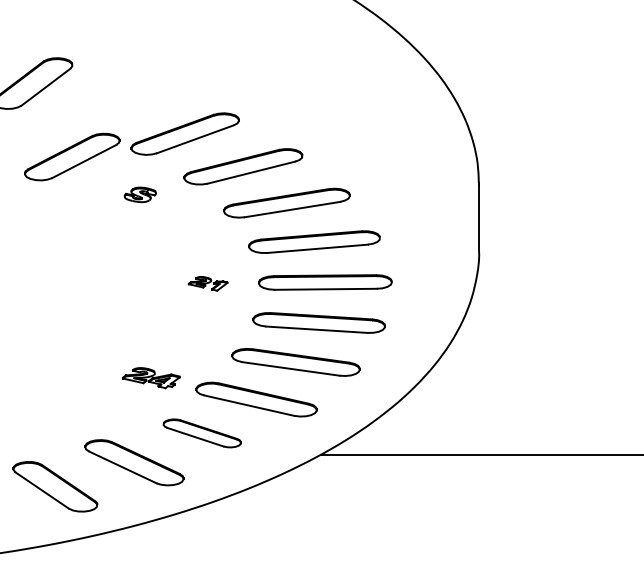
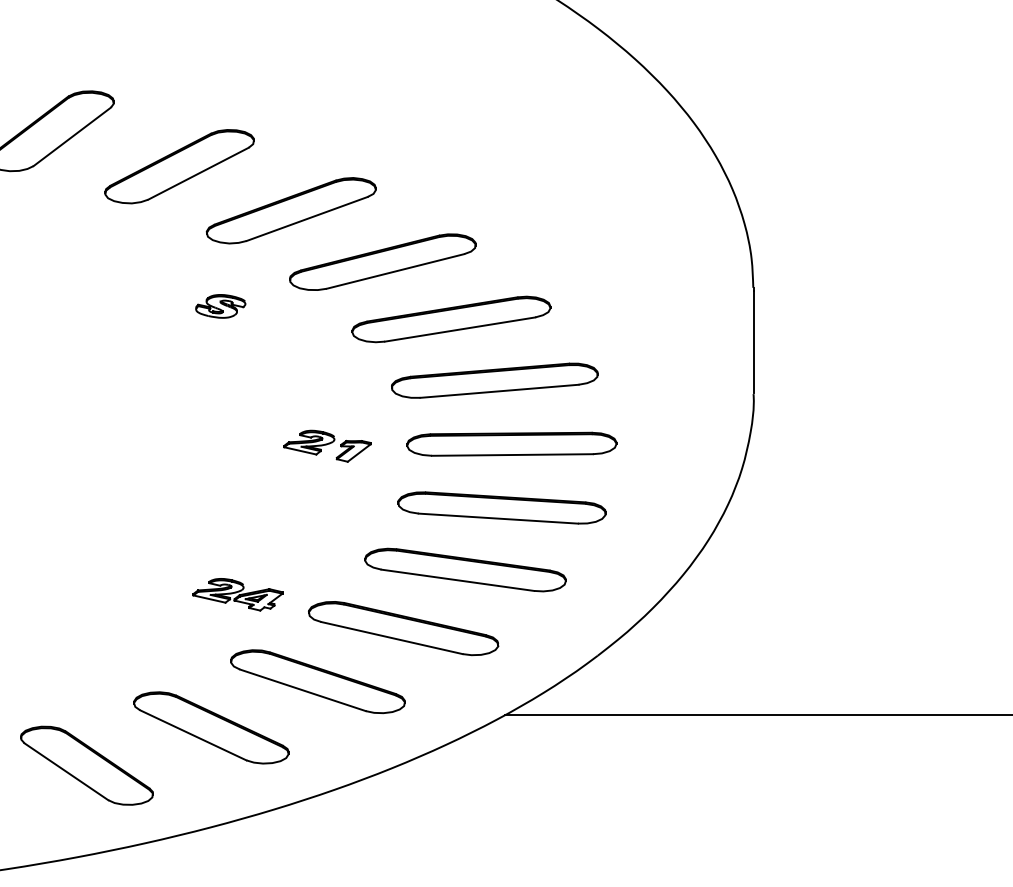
part: (72, 156) -> (179, 165), moved
part: (207, 283) -> (326, 445), size x1.43
part: (202, 433) -> (318, 681), size x1.43

